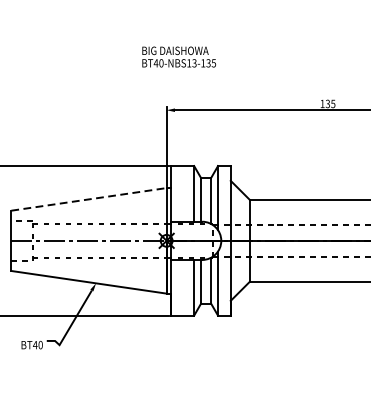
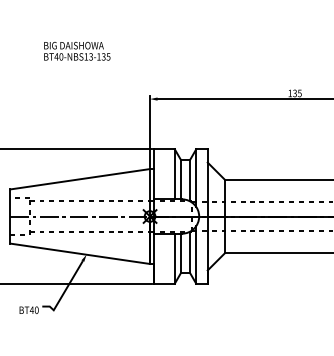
text: (179, 57) -> (77, 51), moved
line: (89, 199) -> (80, 179), dashed -> solid

